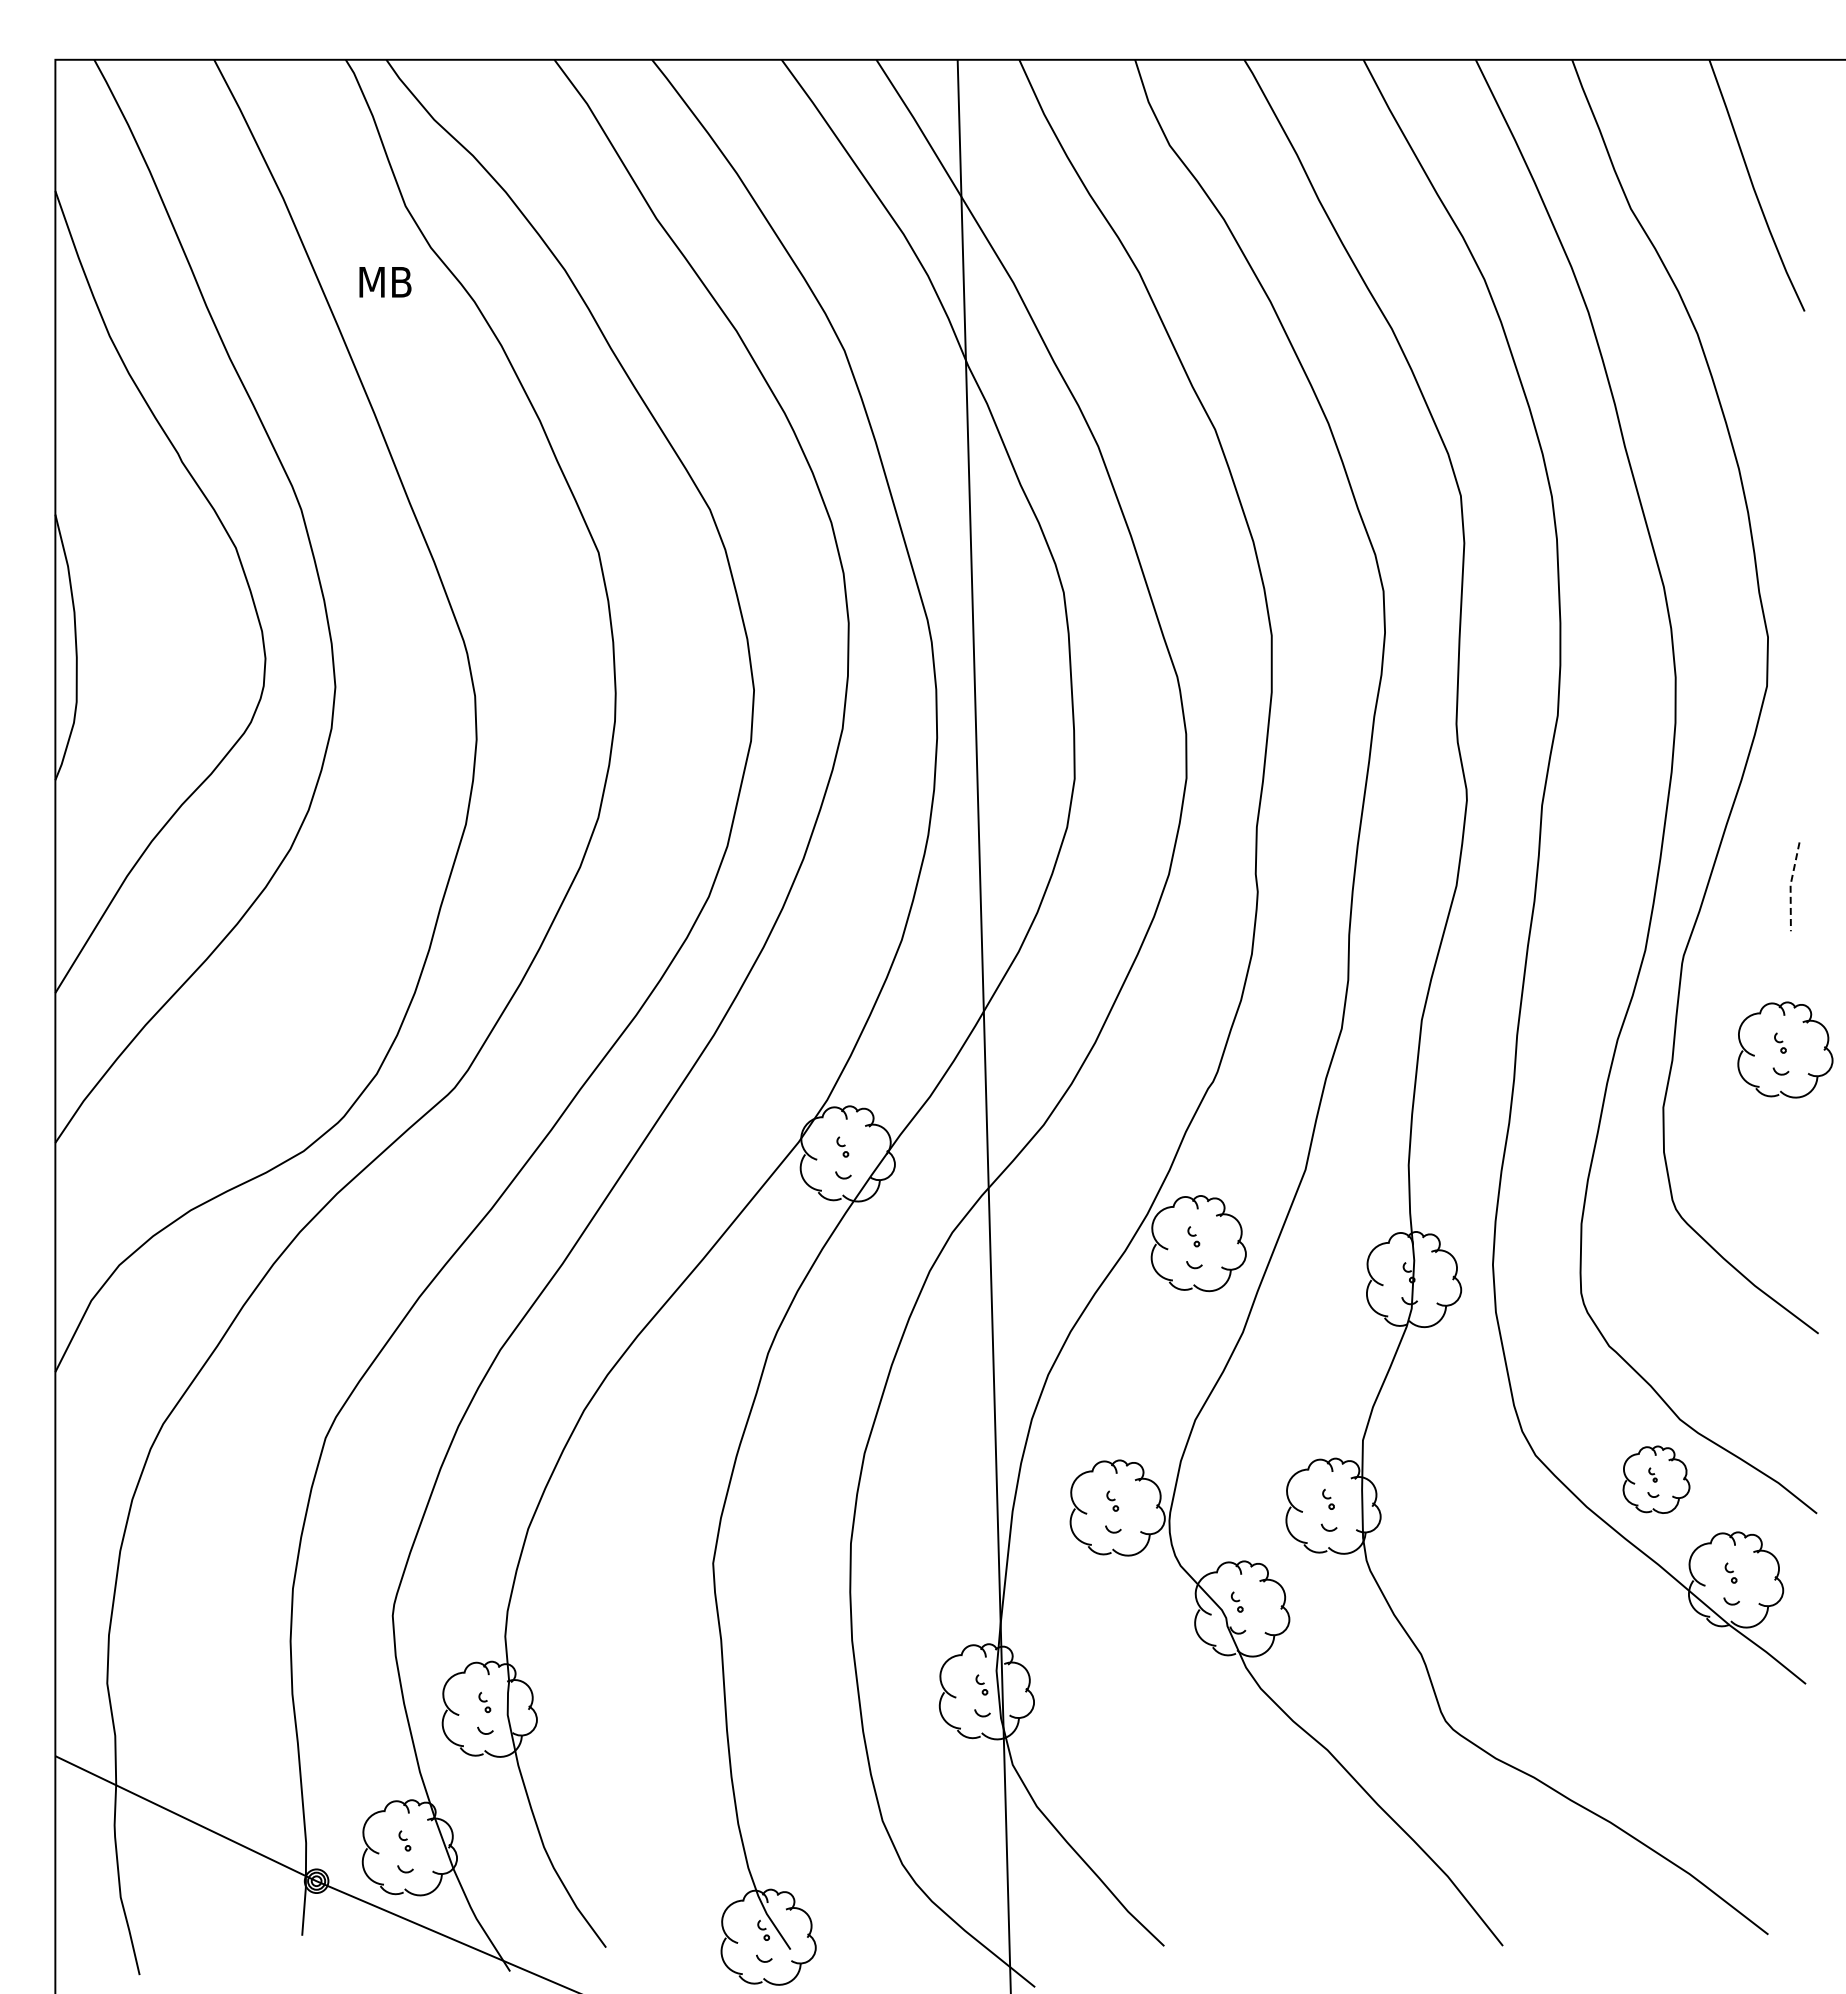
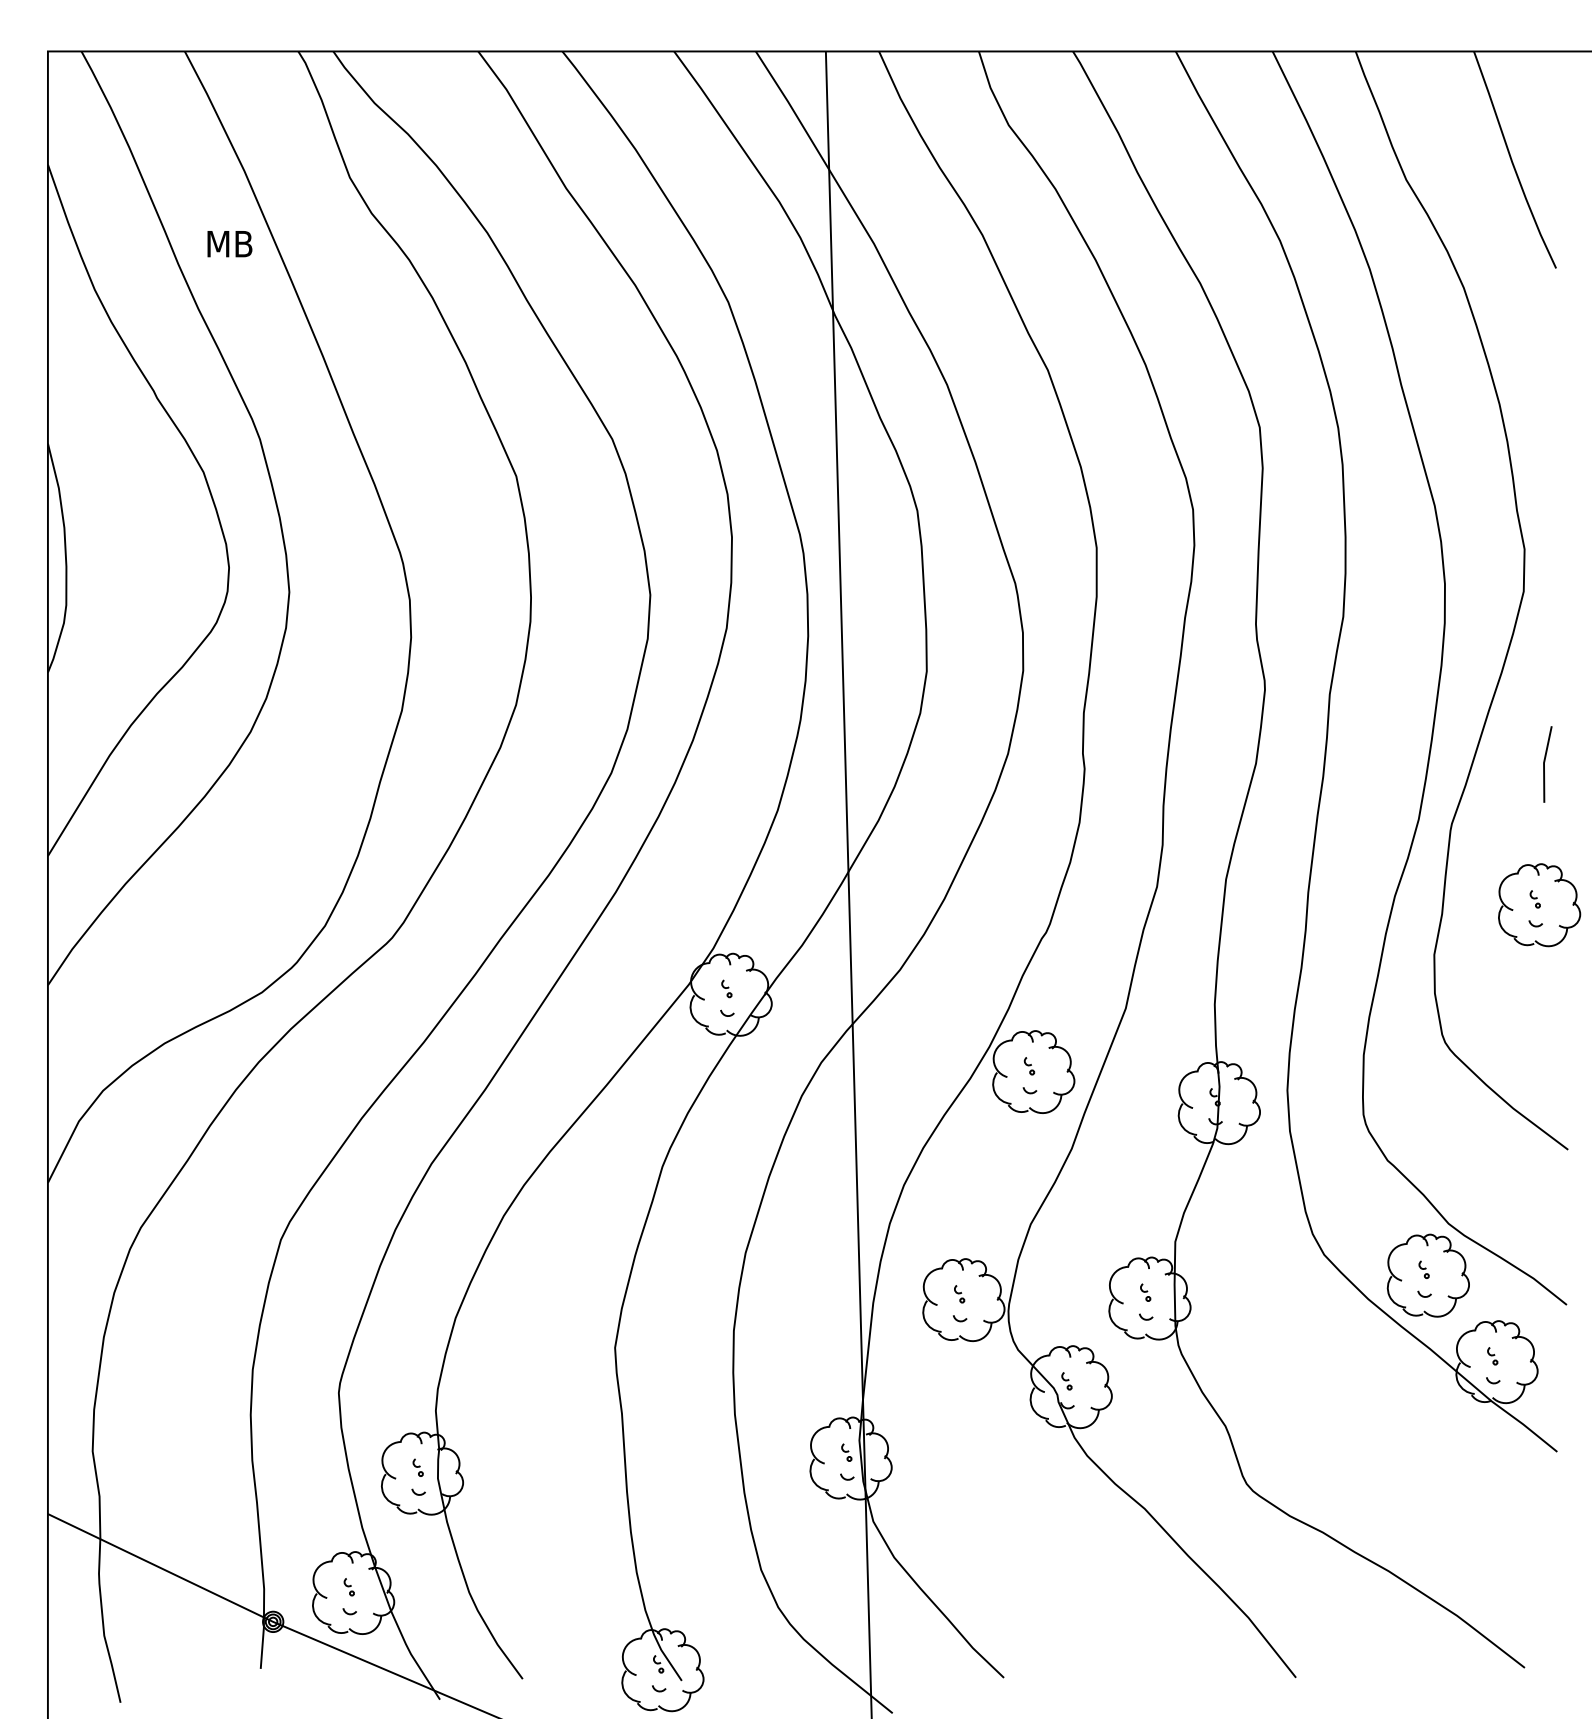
text: (385, 282) -> (229, 244), moved
line: (1790, 885) -> (1543, 763), dashed -> solid
part: (1656, 1479) -> (1428, 1275), size x1.43

